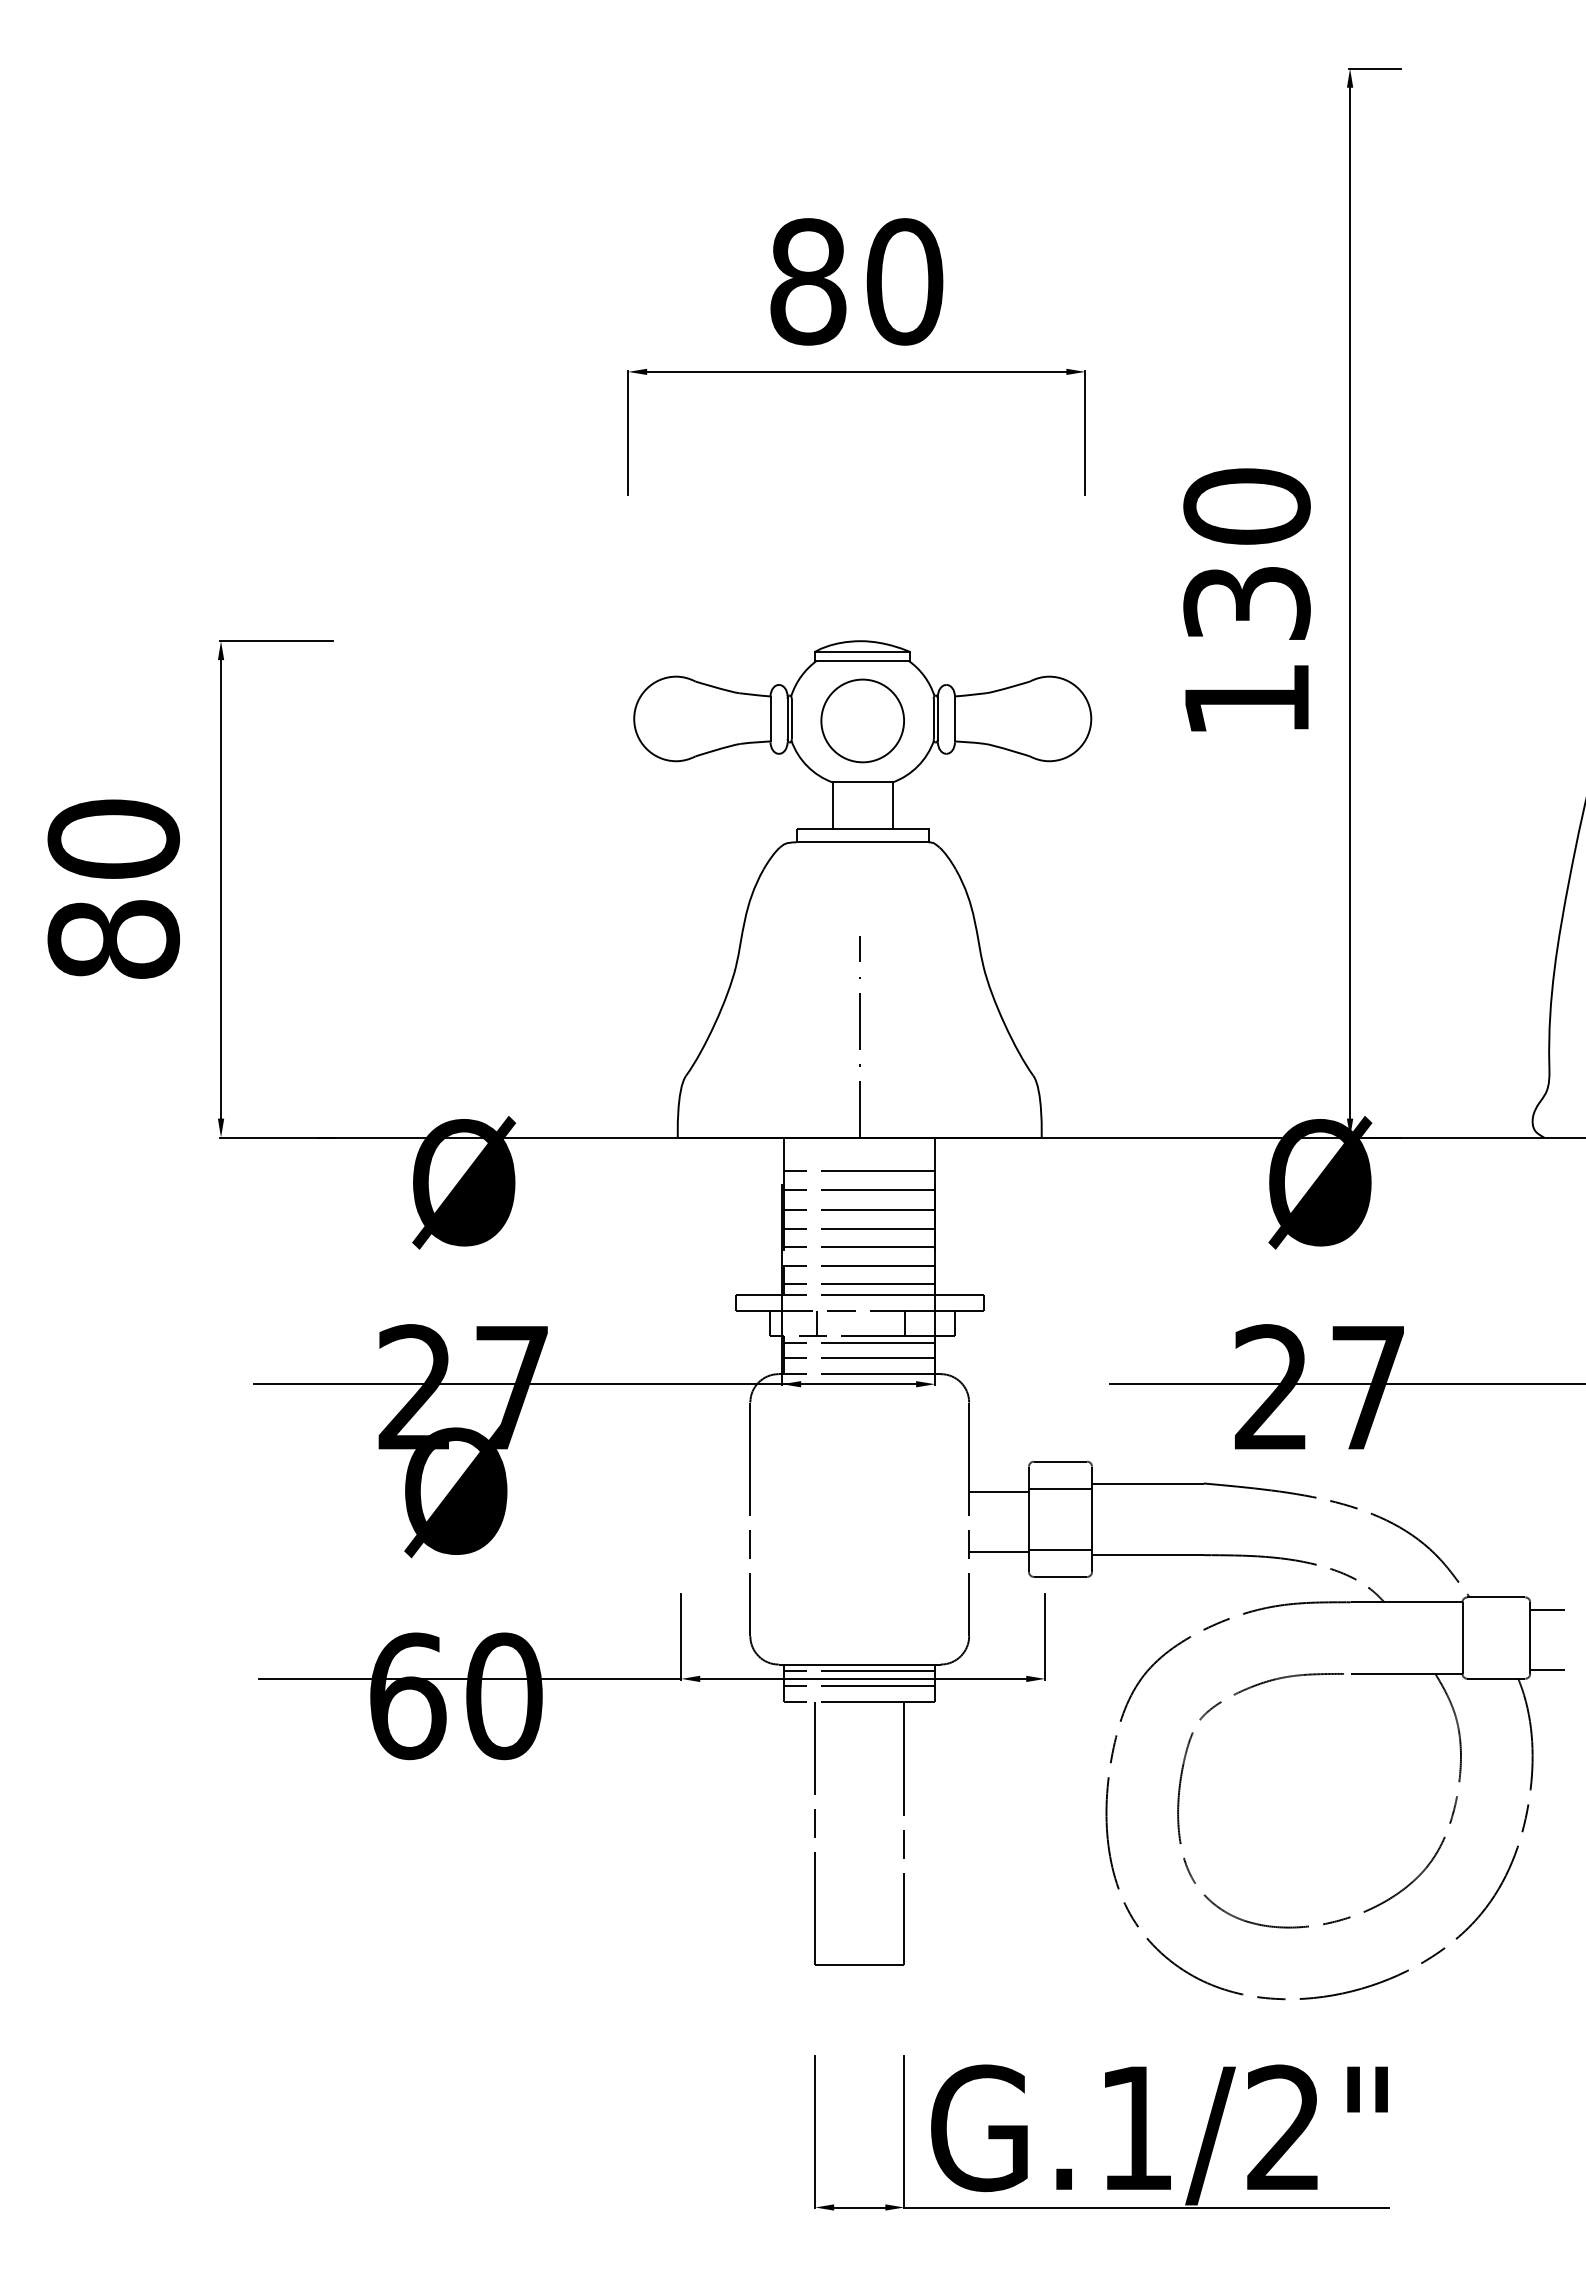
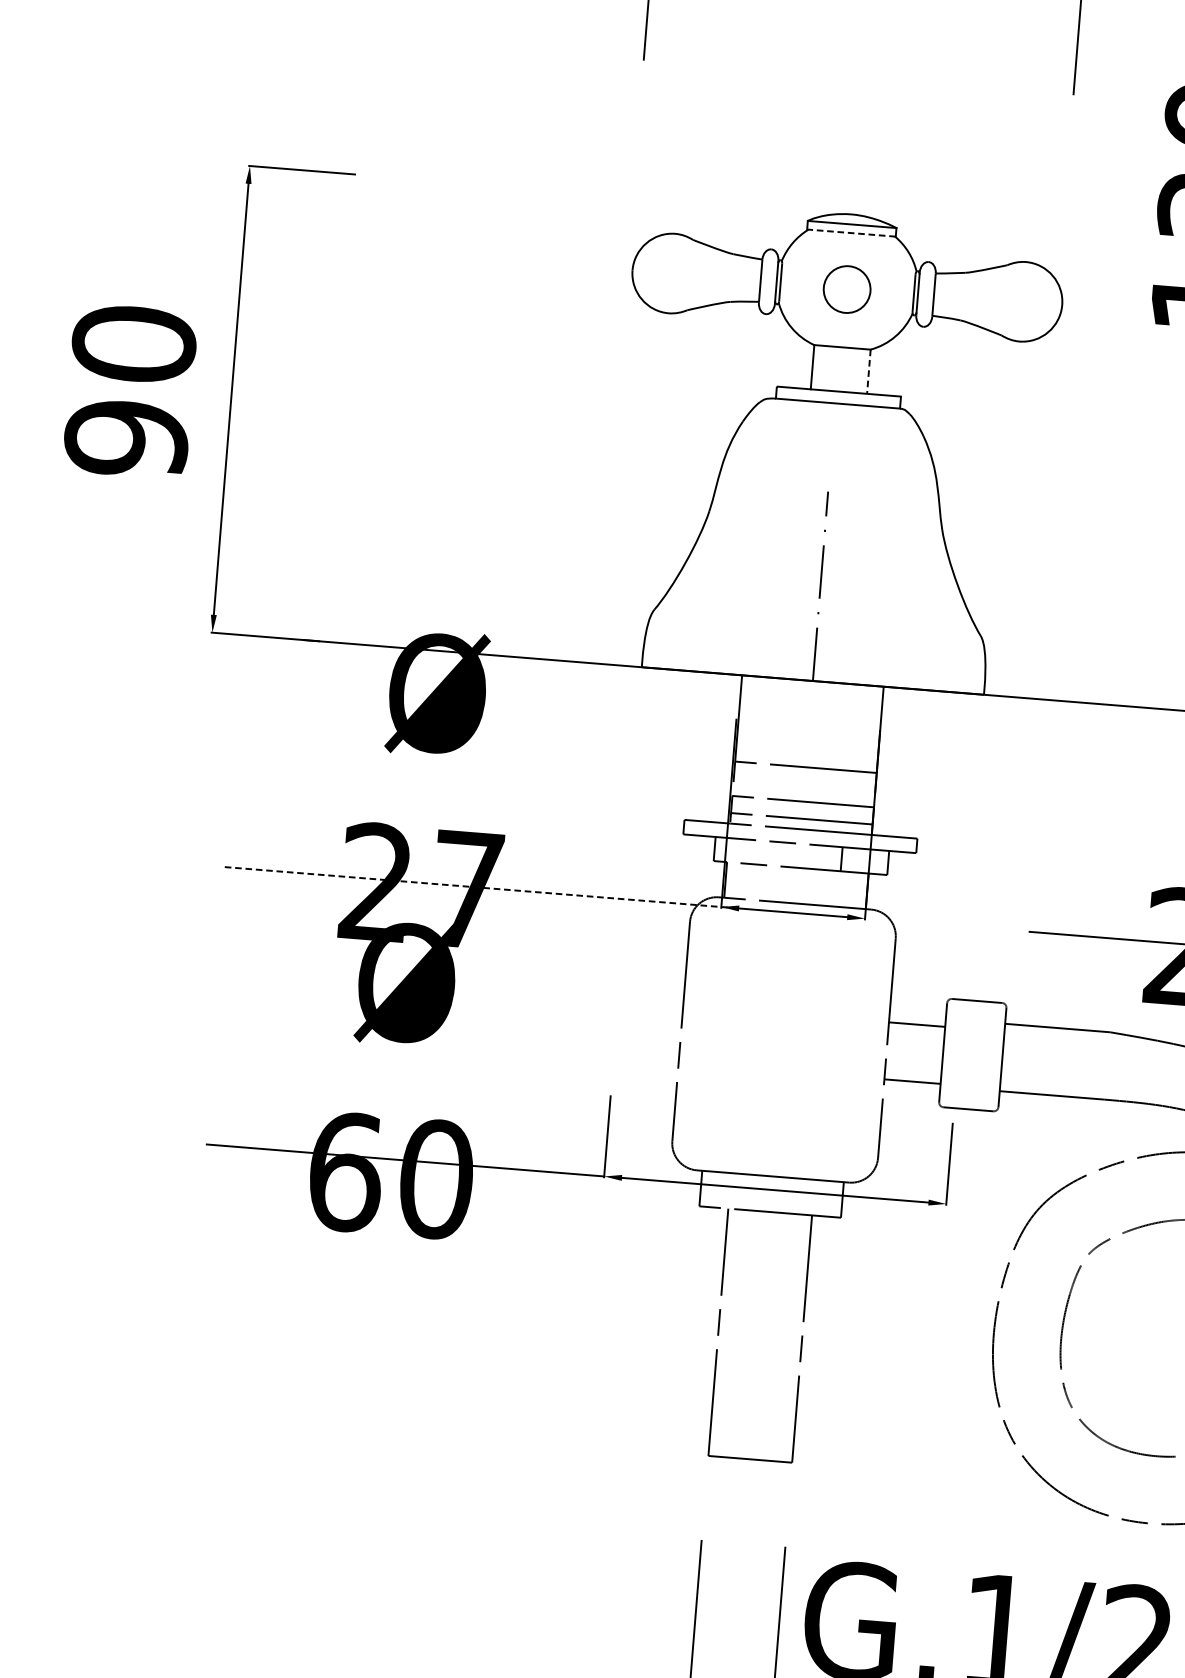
line: (861, 660) -> (850, 232), solid -> dashed
part: (862, 720) -> (847, 289), size x0.6
line: (892, 805) -> (868, 371), solid -> dashed
text: (113, 939) -> (126, 438), 80 -> 90
line: (859, 1170) -> (810, 711), removed
line: (859, 1189) -> (808, 729), removed
line: (859, 1209) -> (807, 748), removed
line: (859, 1247) -> (804, 784), removed
line: (816, 1323) -> (758, 852), removed
line: (859, 1342) -> (797, 873), removed
line: (859, 1357) -> (796, 887), removed
line: (521, 1384) -> (476, 887), solid -> dashed
line: (1060, 1489) -> (975, 1027), removed
line: (1060, 1549) -> (970, 1083), removed
line: (859, 1671) -> (772, 1182), removed
line: (859, 1686) -> (771, 1197), removed

